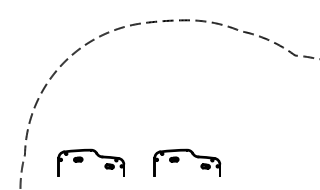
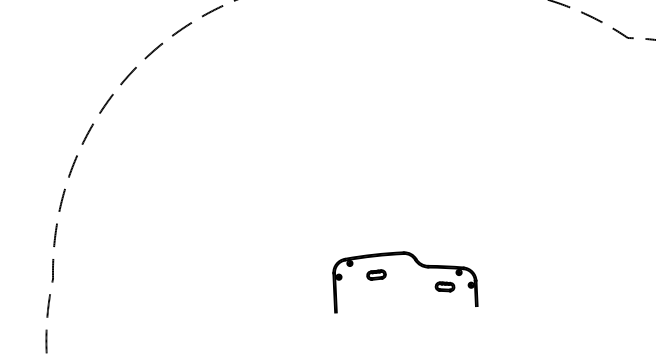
part: (83, 160) -> (180, 285), removed

